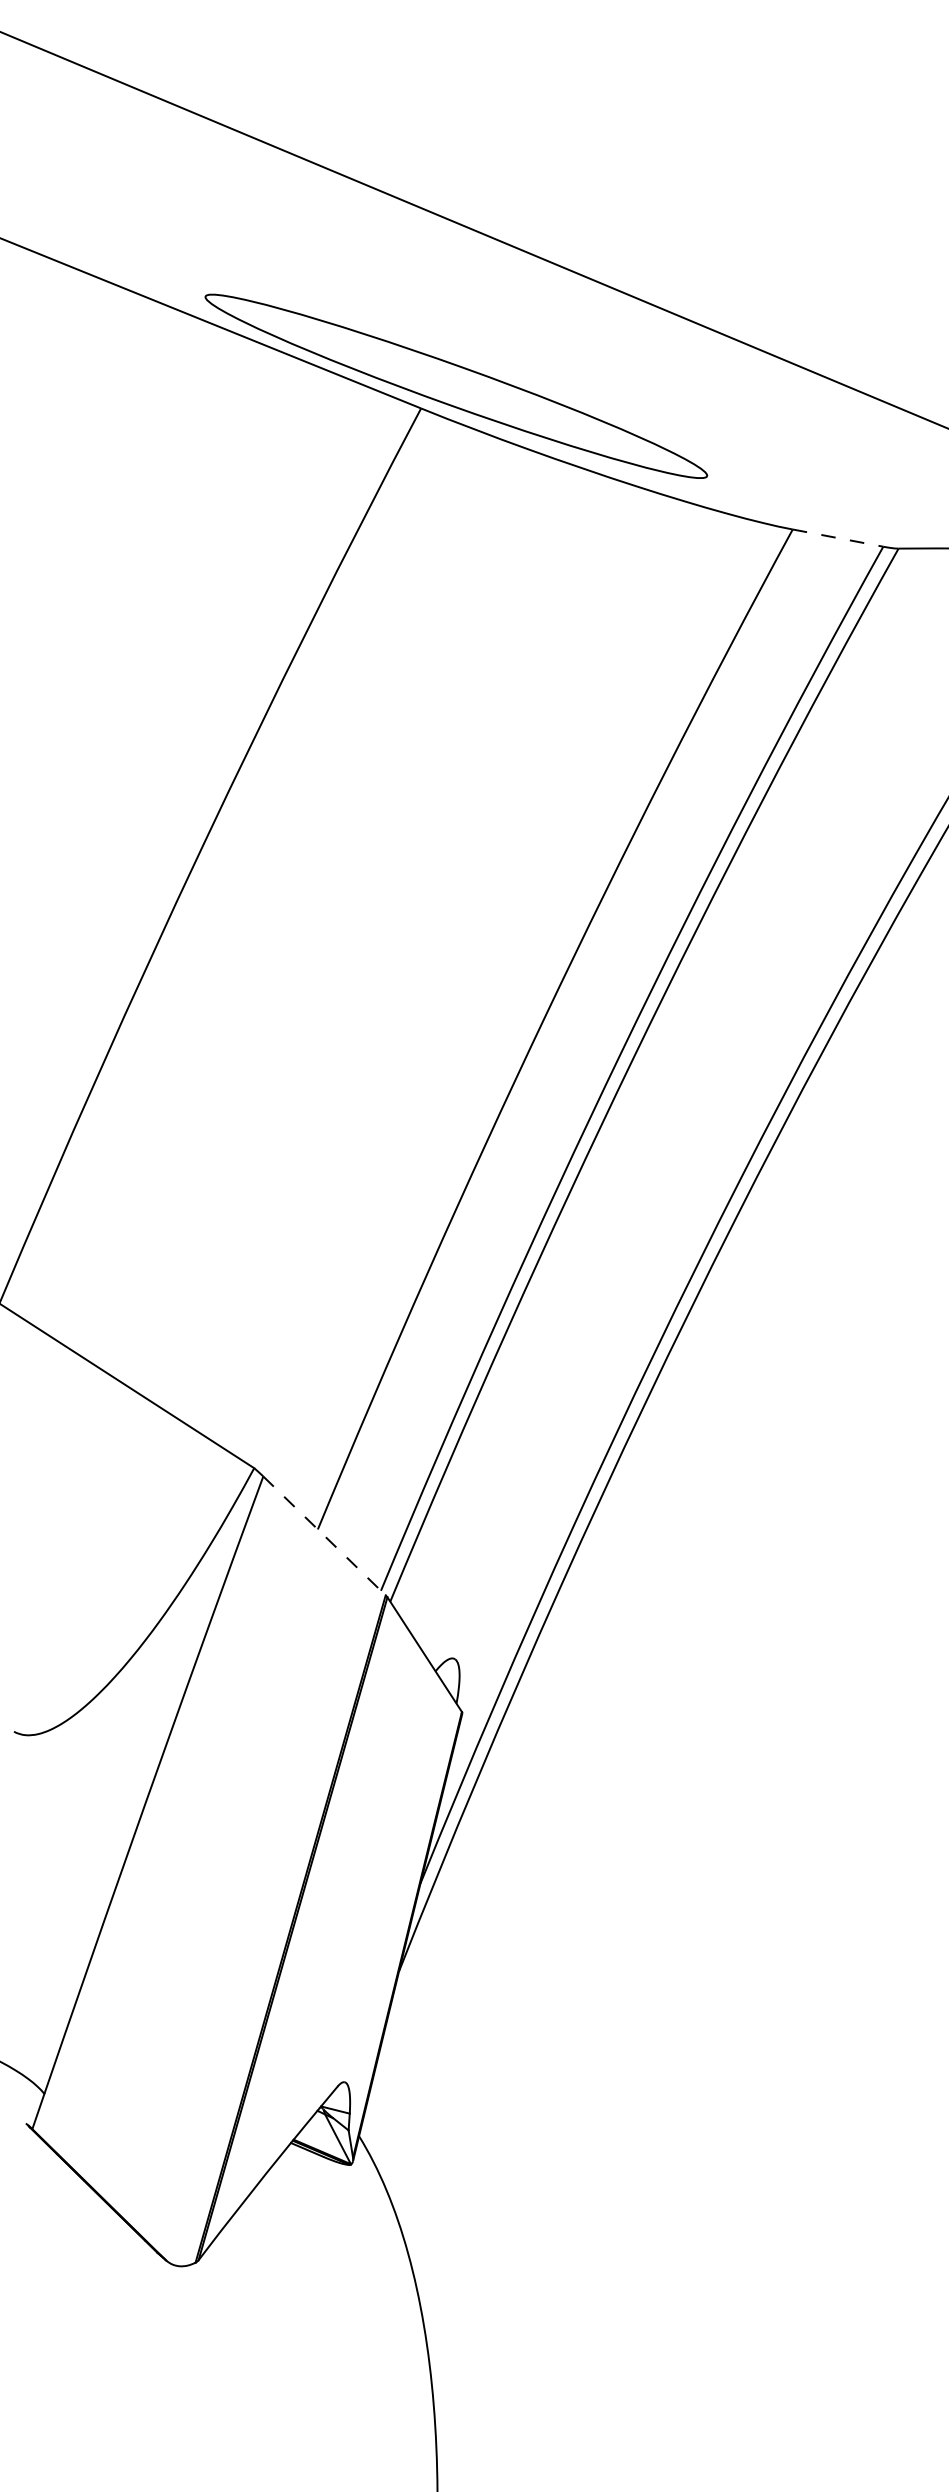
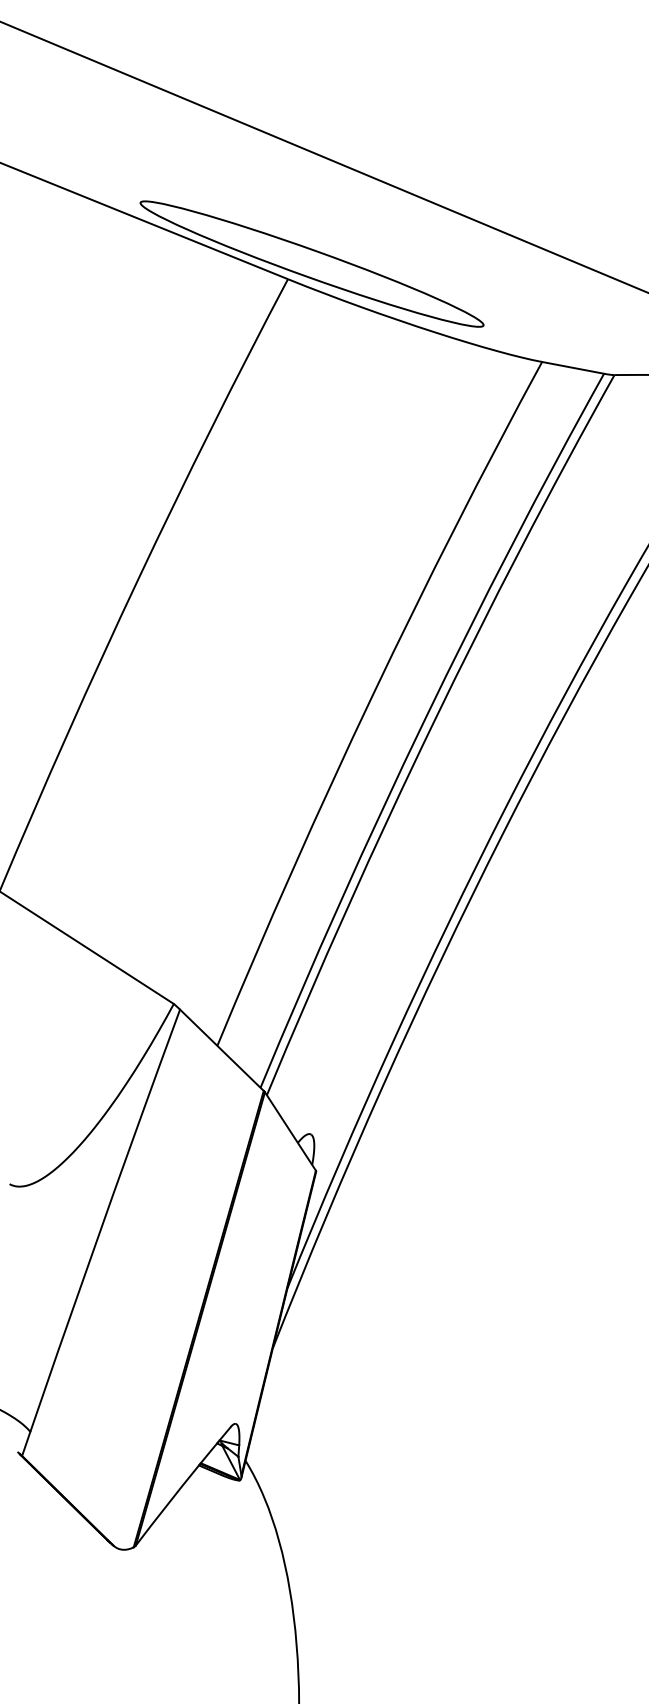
line: (838, 537) -> (573, 367), dashed -> solid
line: (325, 1536) -> (222, 1050), dashed -> solid

